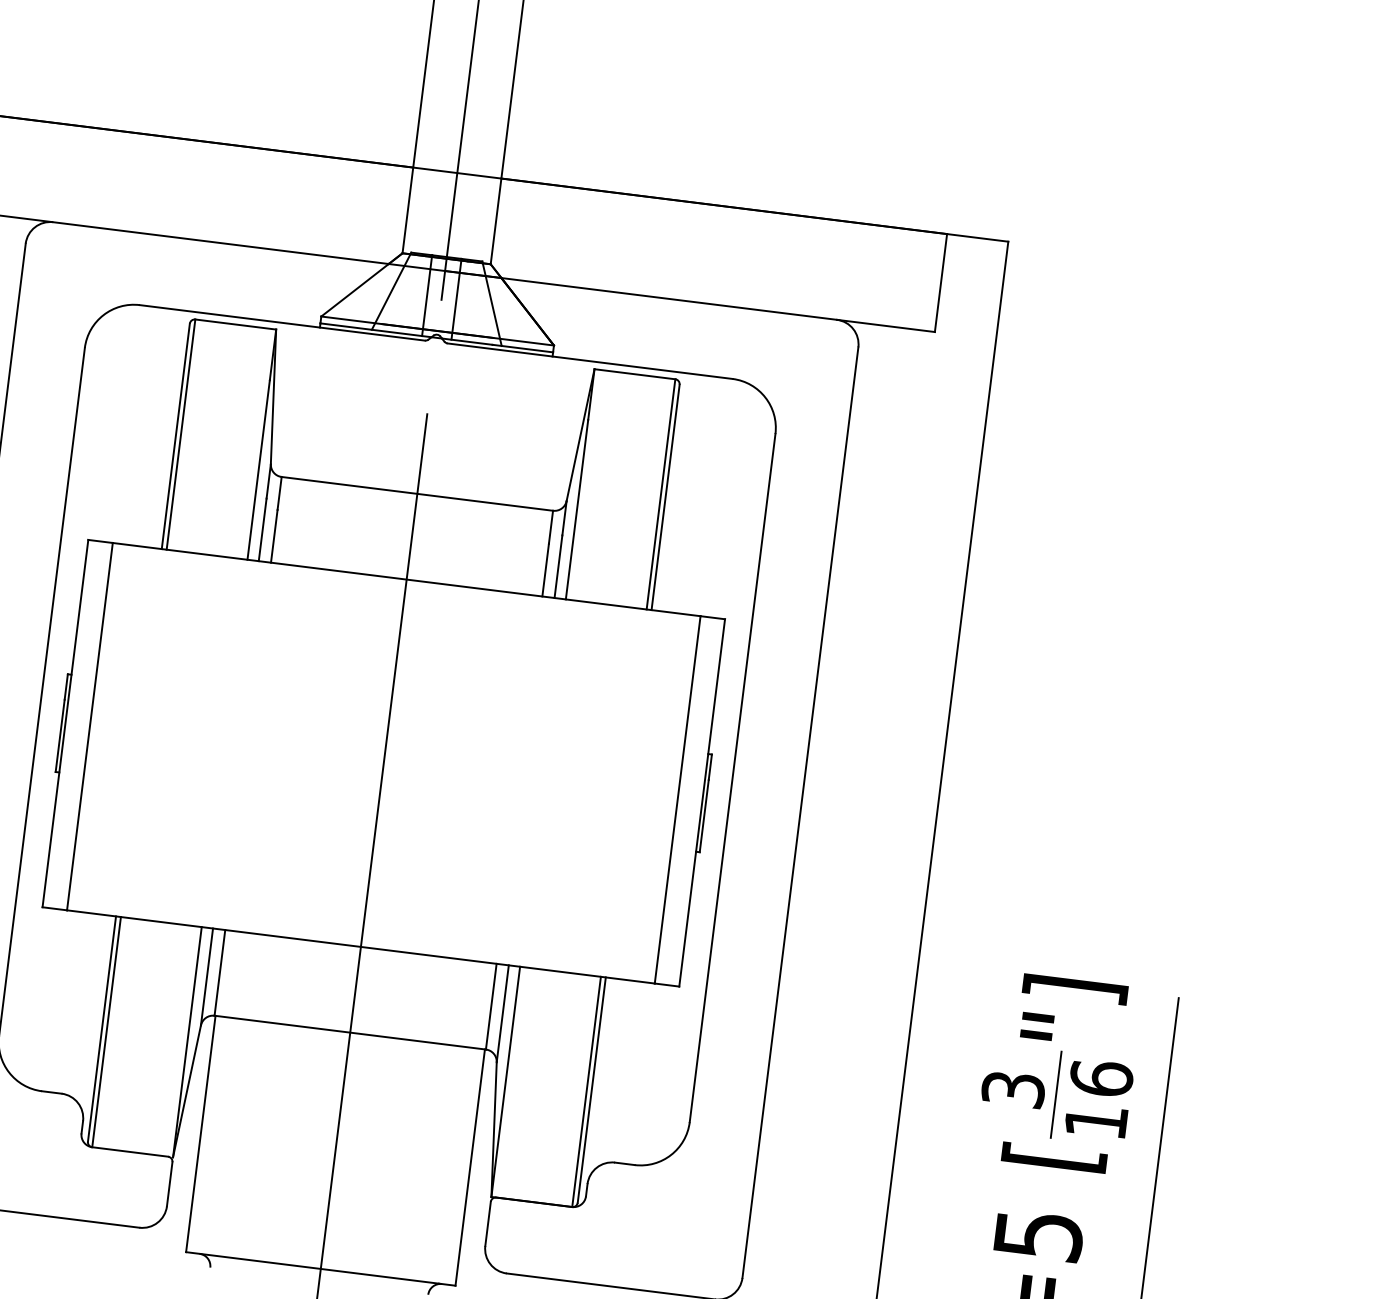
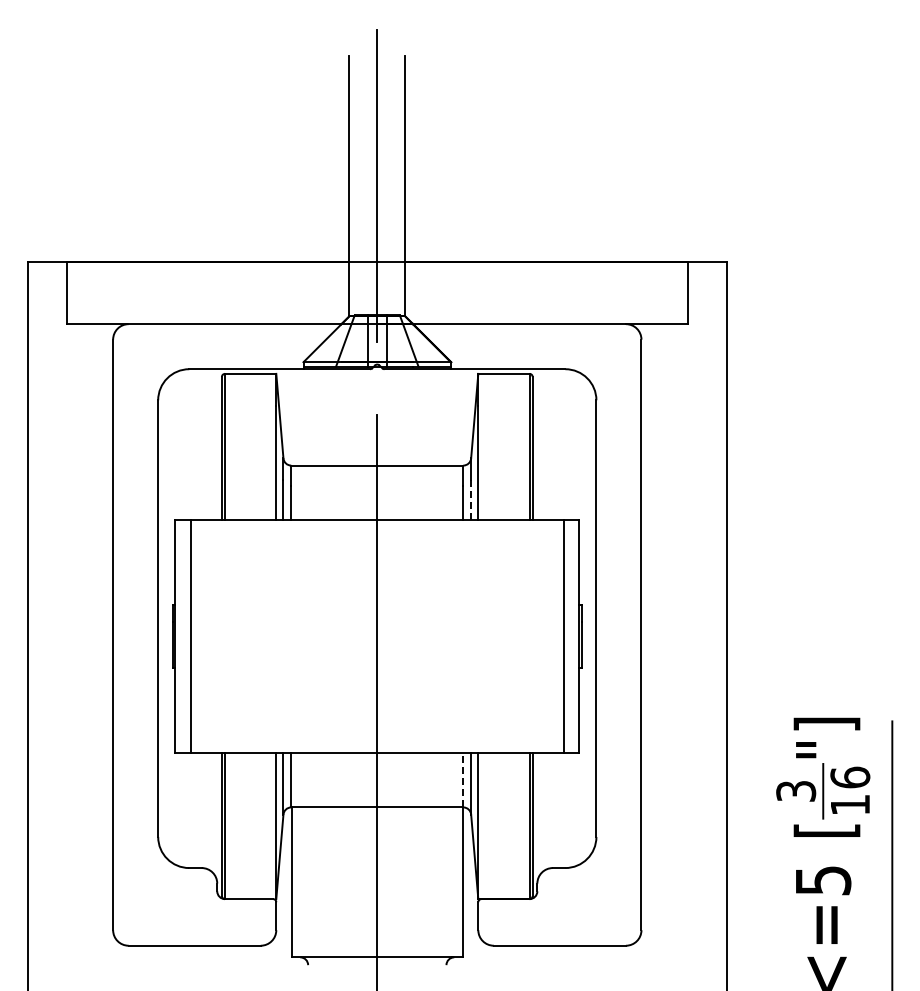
line: (558, 567) -> (471, 500), solid -> dashed
line: (491, 1005) -> (463, 779), solid -> dashed

